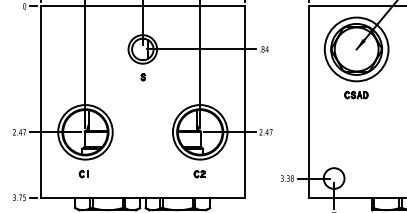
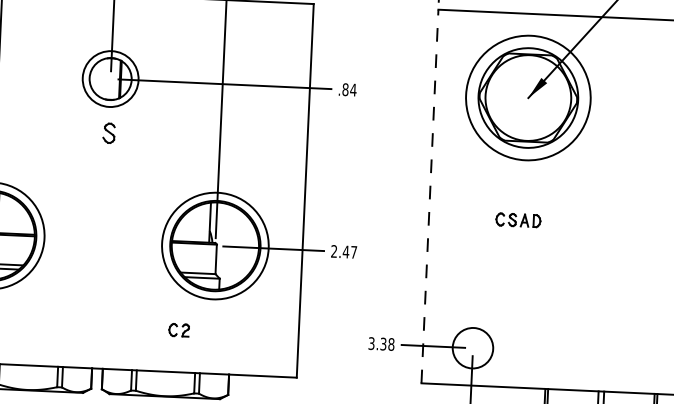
part: (142, 77) -> (107, 133), size x1.6
part: (356, 94) -> (518, 219), moved
line: (308, 102) -> (429, 197), solid -> dashed
part: (199, 174) -> (178, 330), moved

